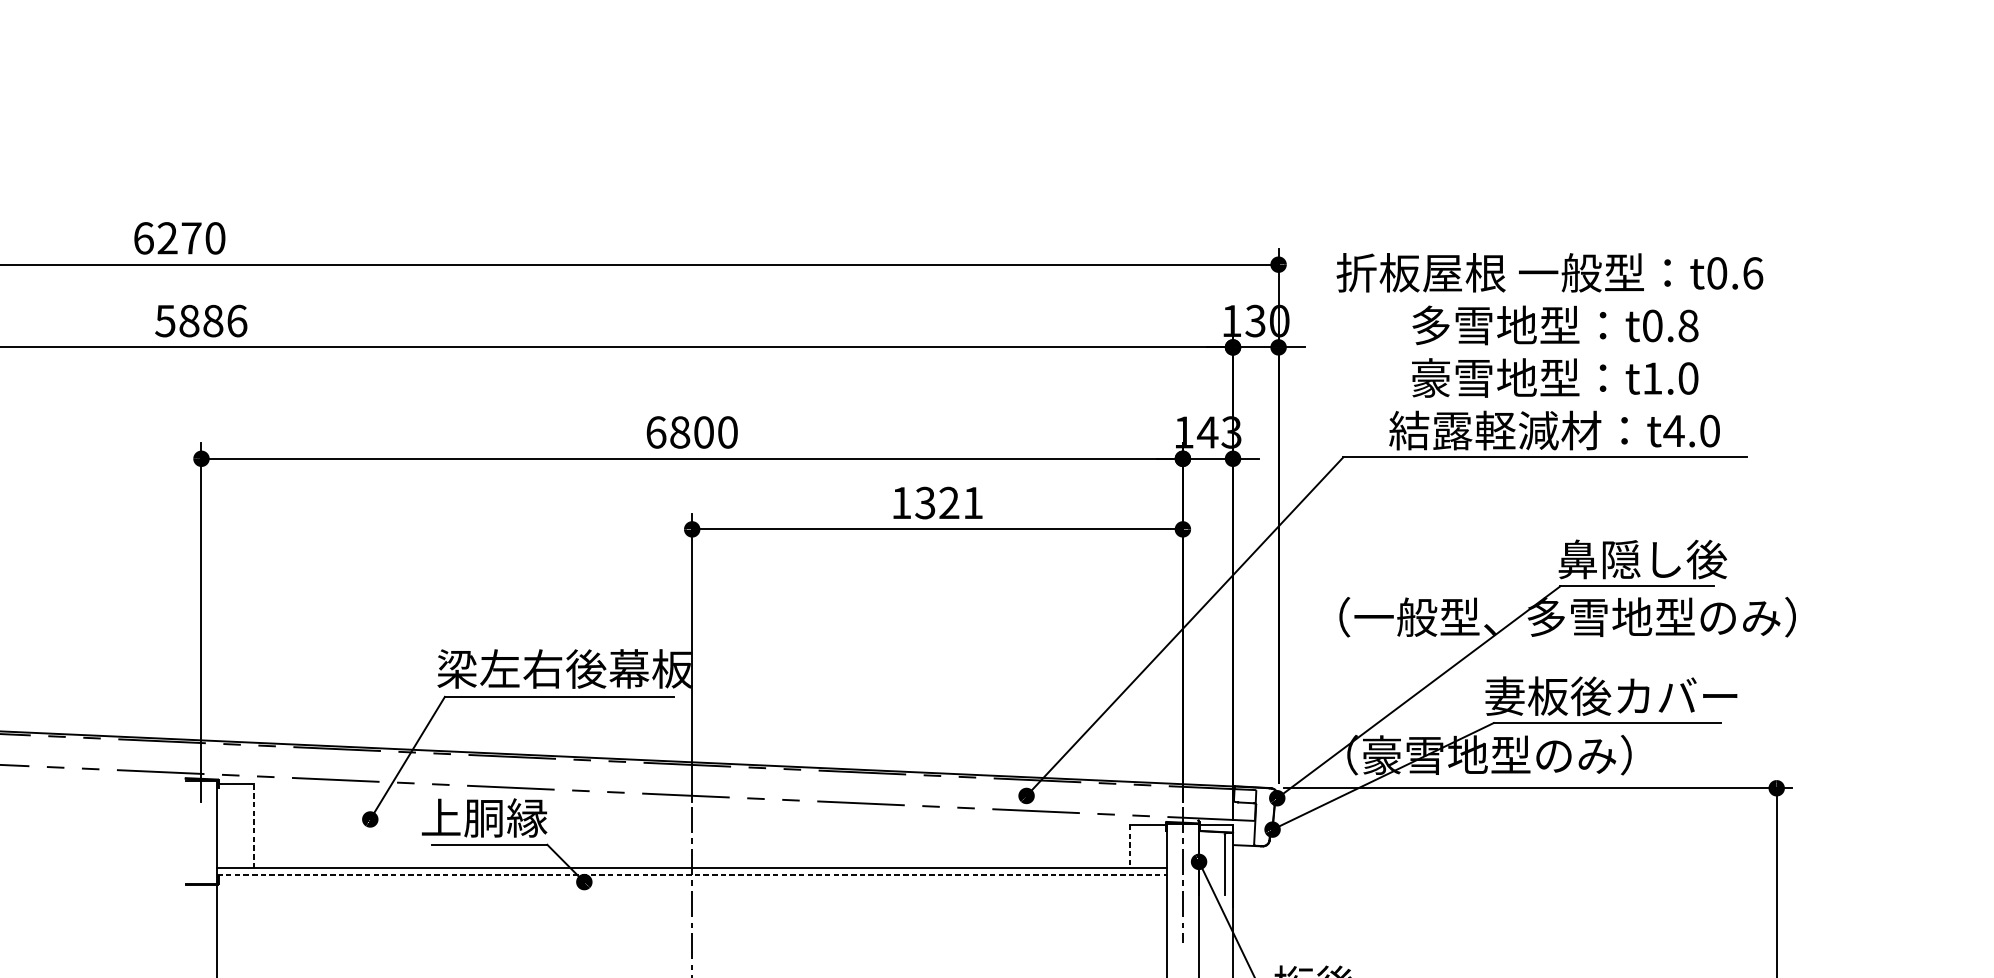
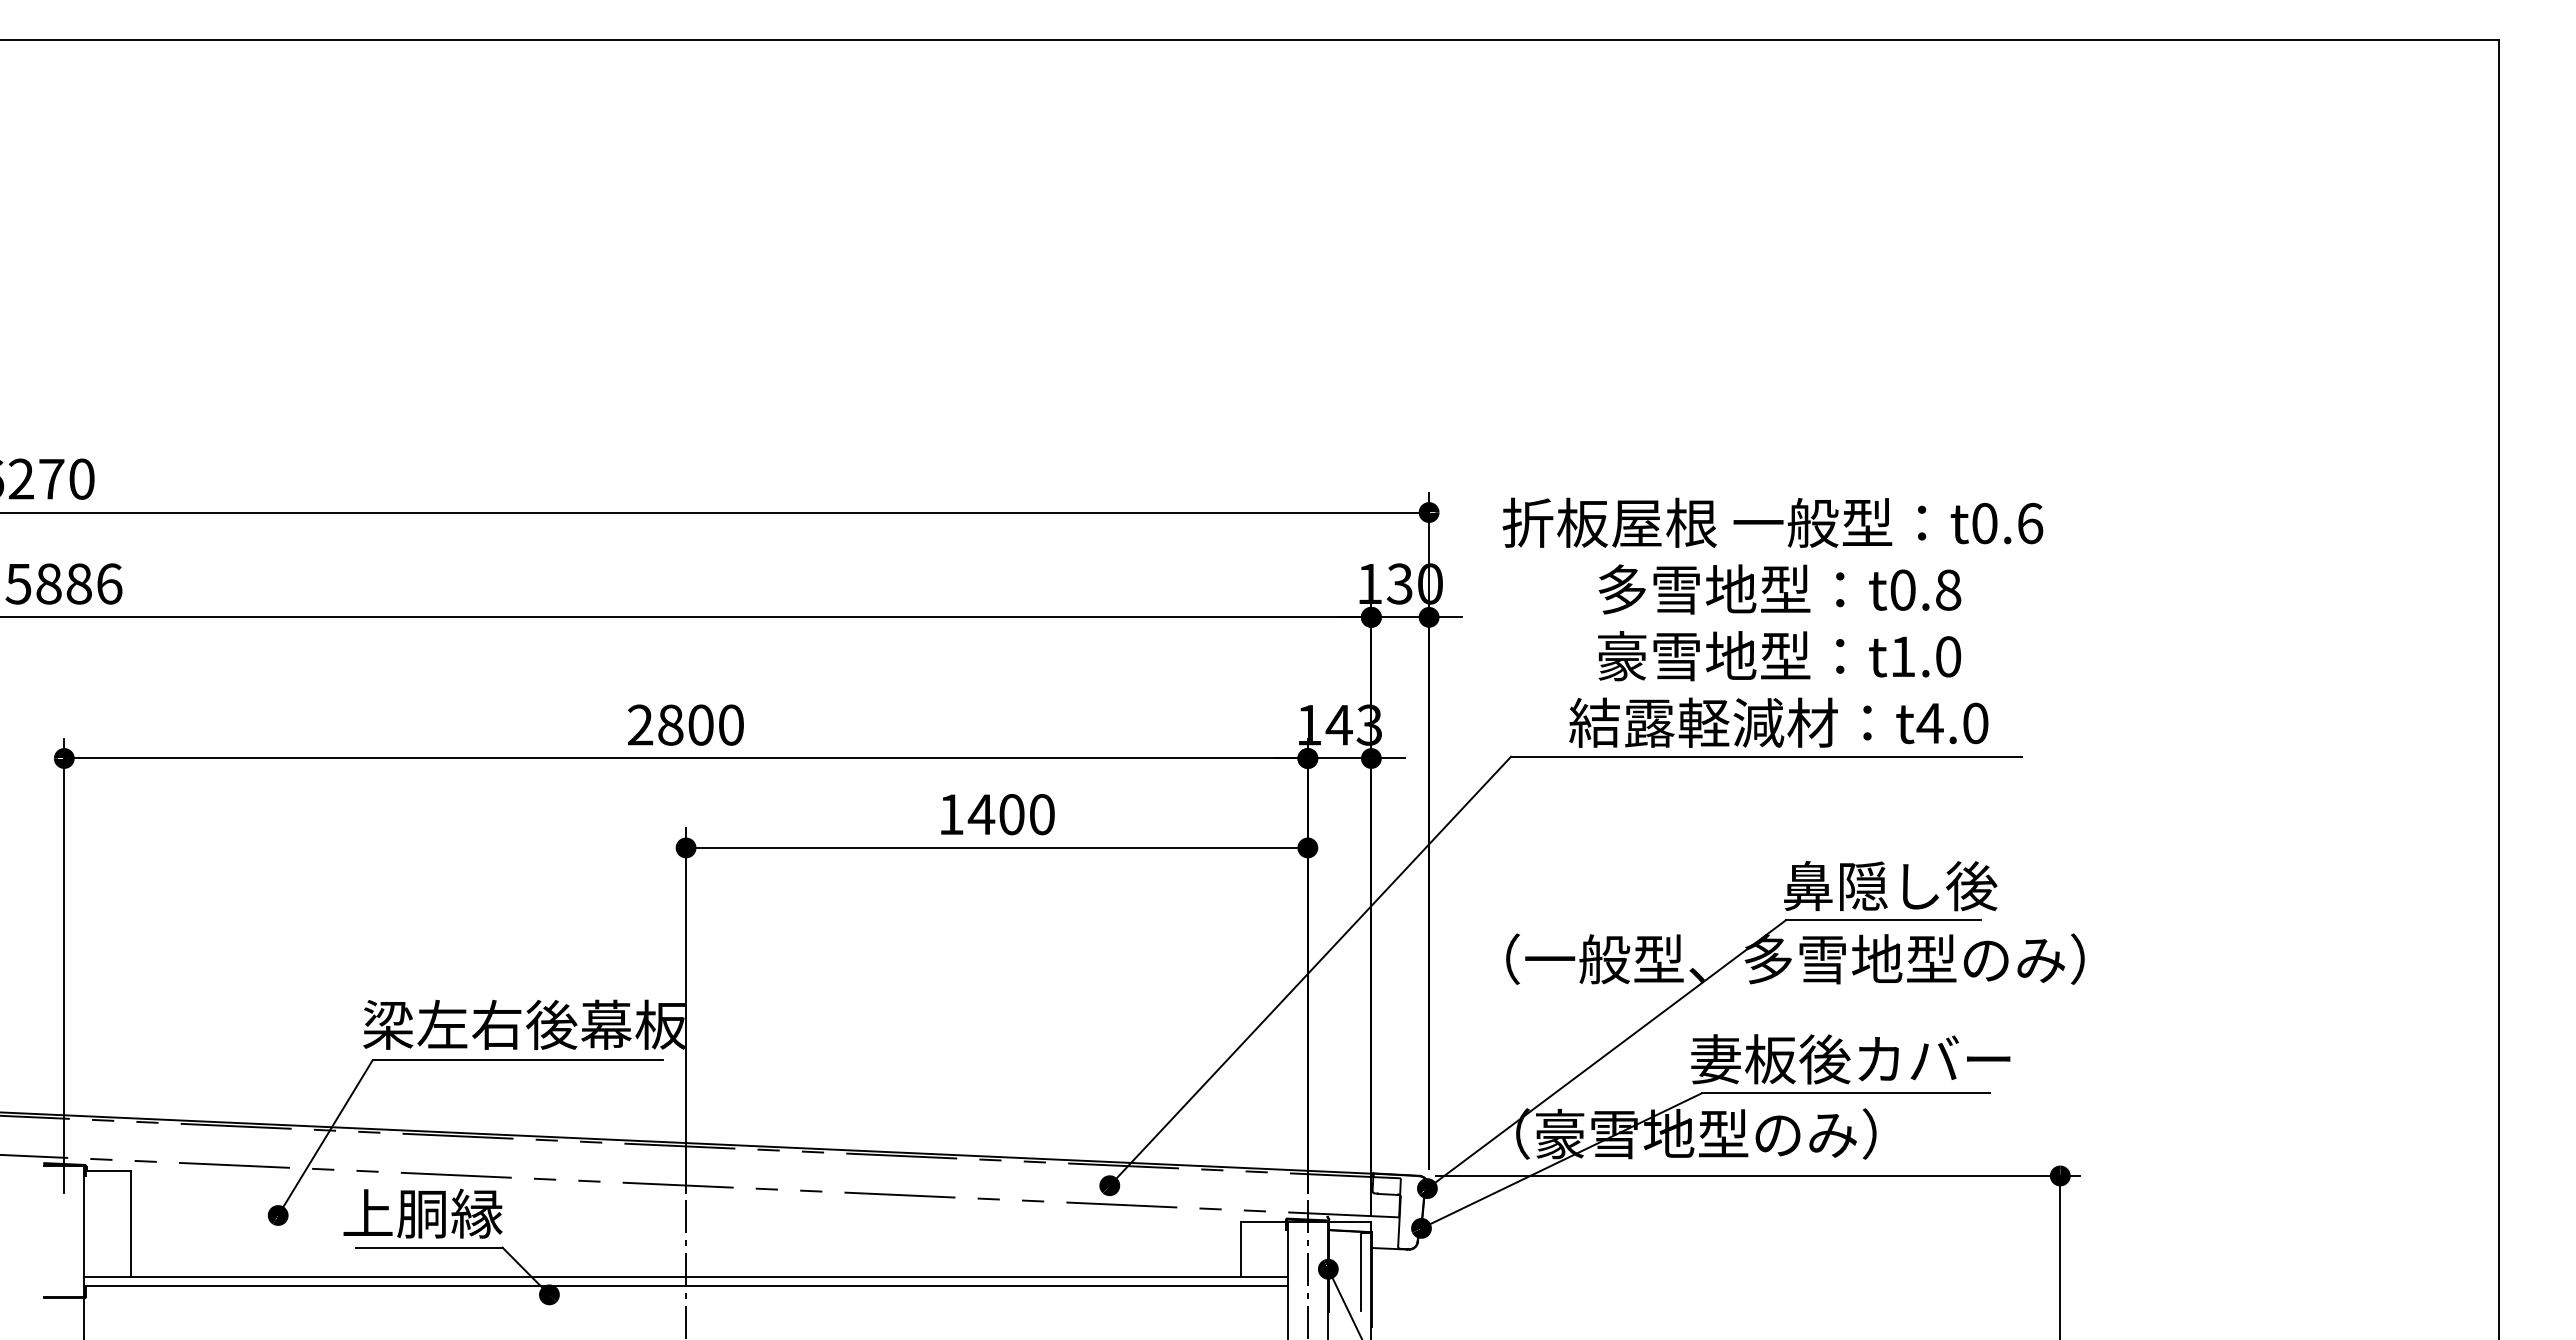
text: (656, 431) -> (640, 724), 6800 -> 2800
text: (948, 502) -> (1010, 814), 1321 -> 1400
line: (253, 825) -> (130, 1223), dashed -> solid
line: (1130, 847) -> (1241, 1250), dashed -> solid
line: (692, 874) -> (686, 1285), dashed -> solid

